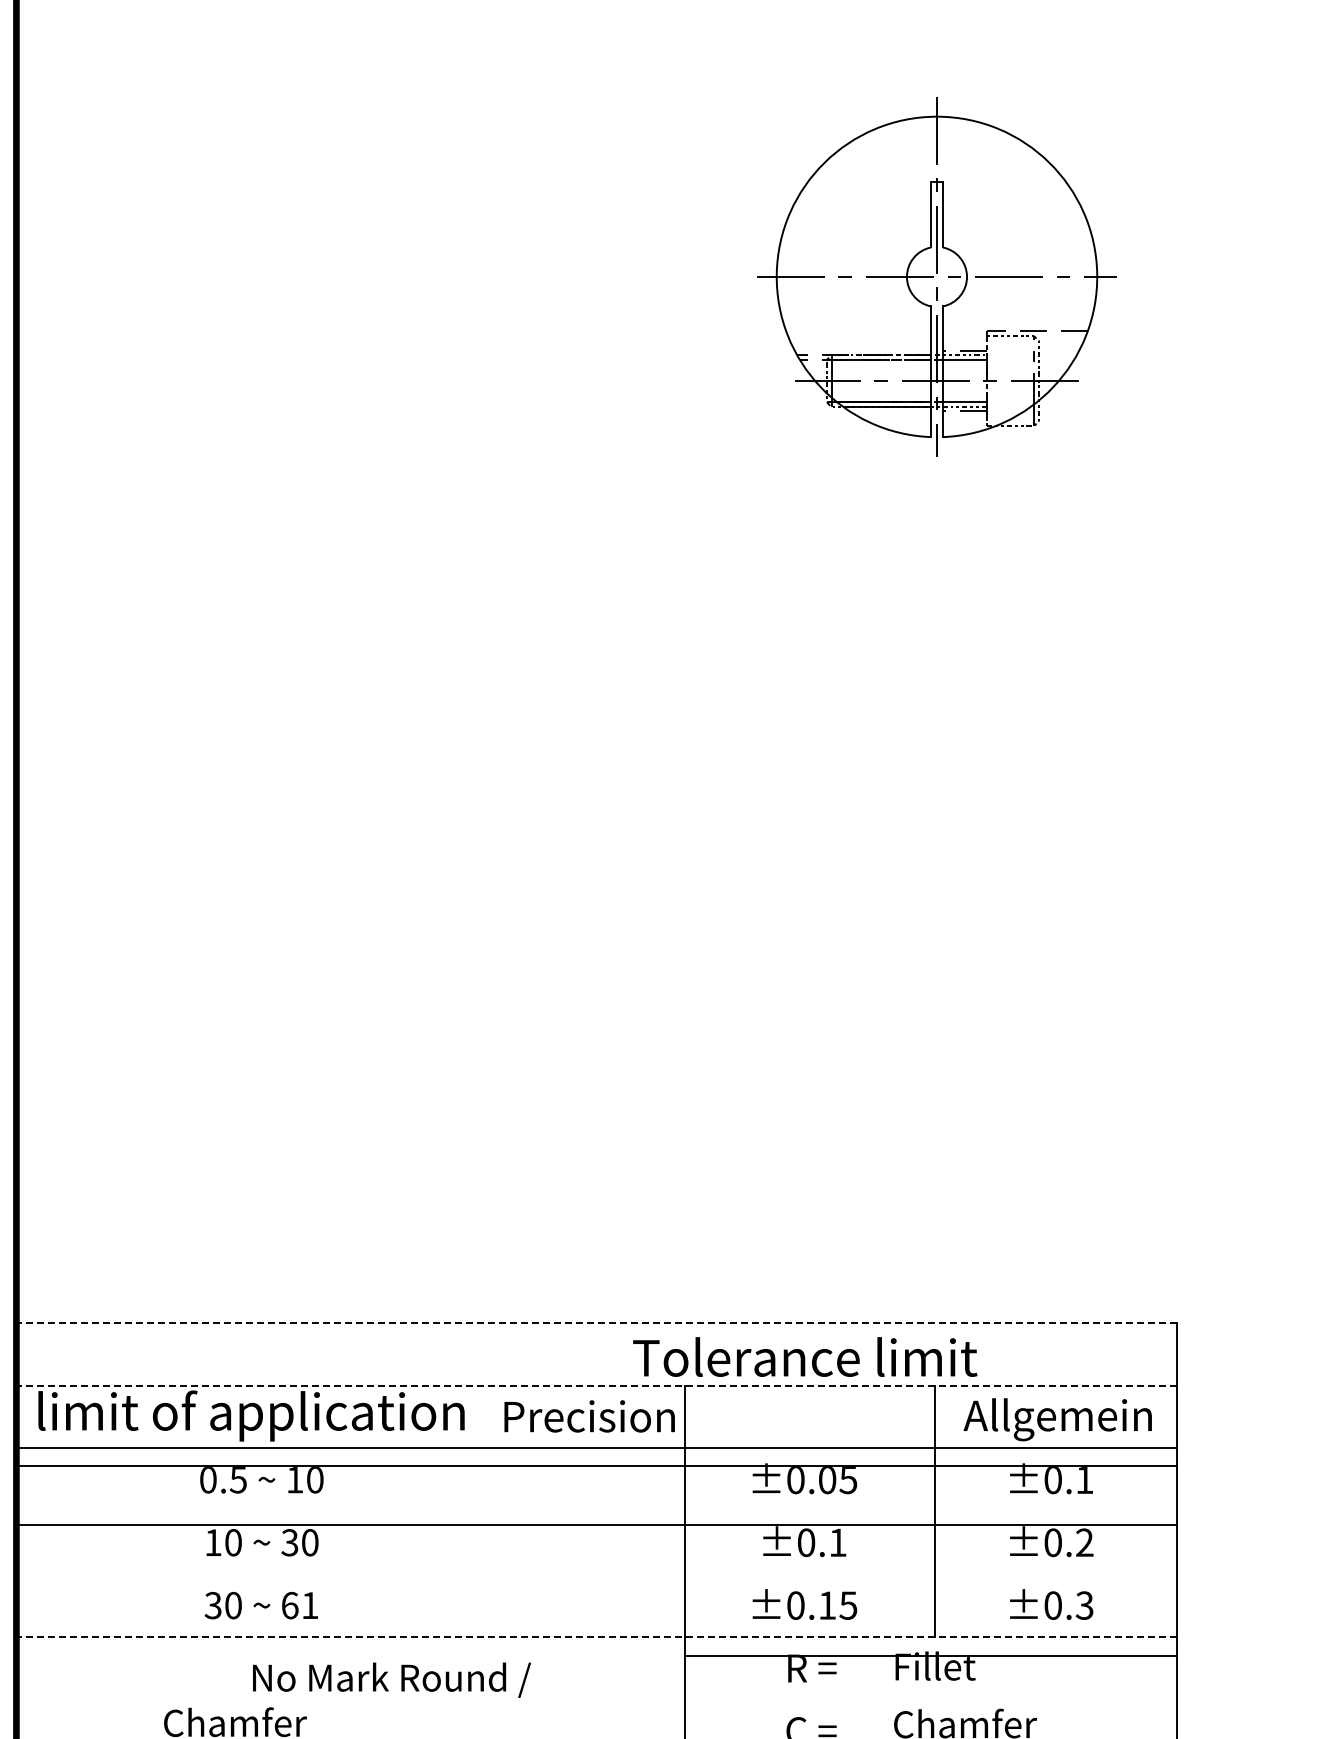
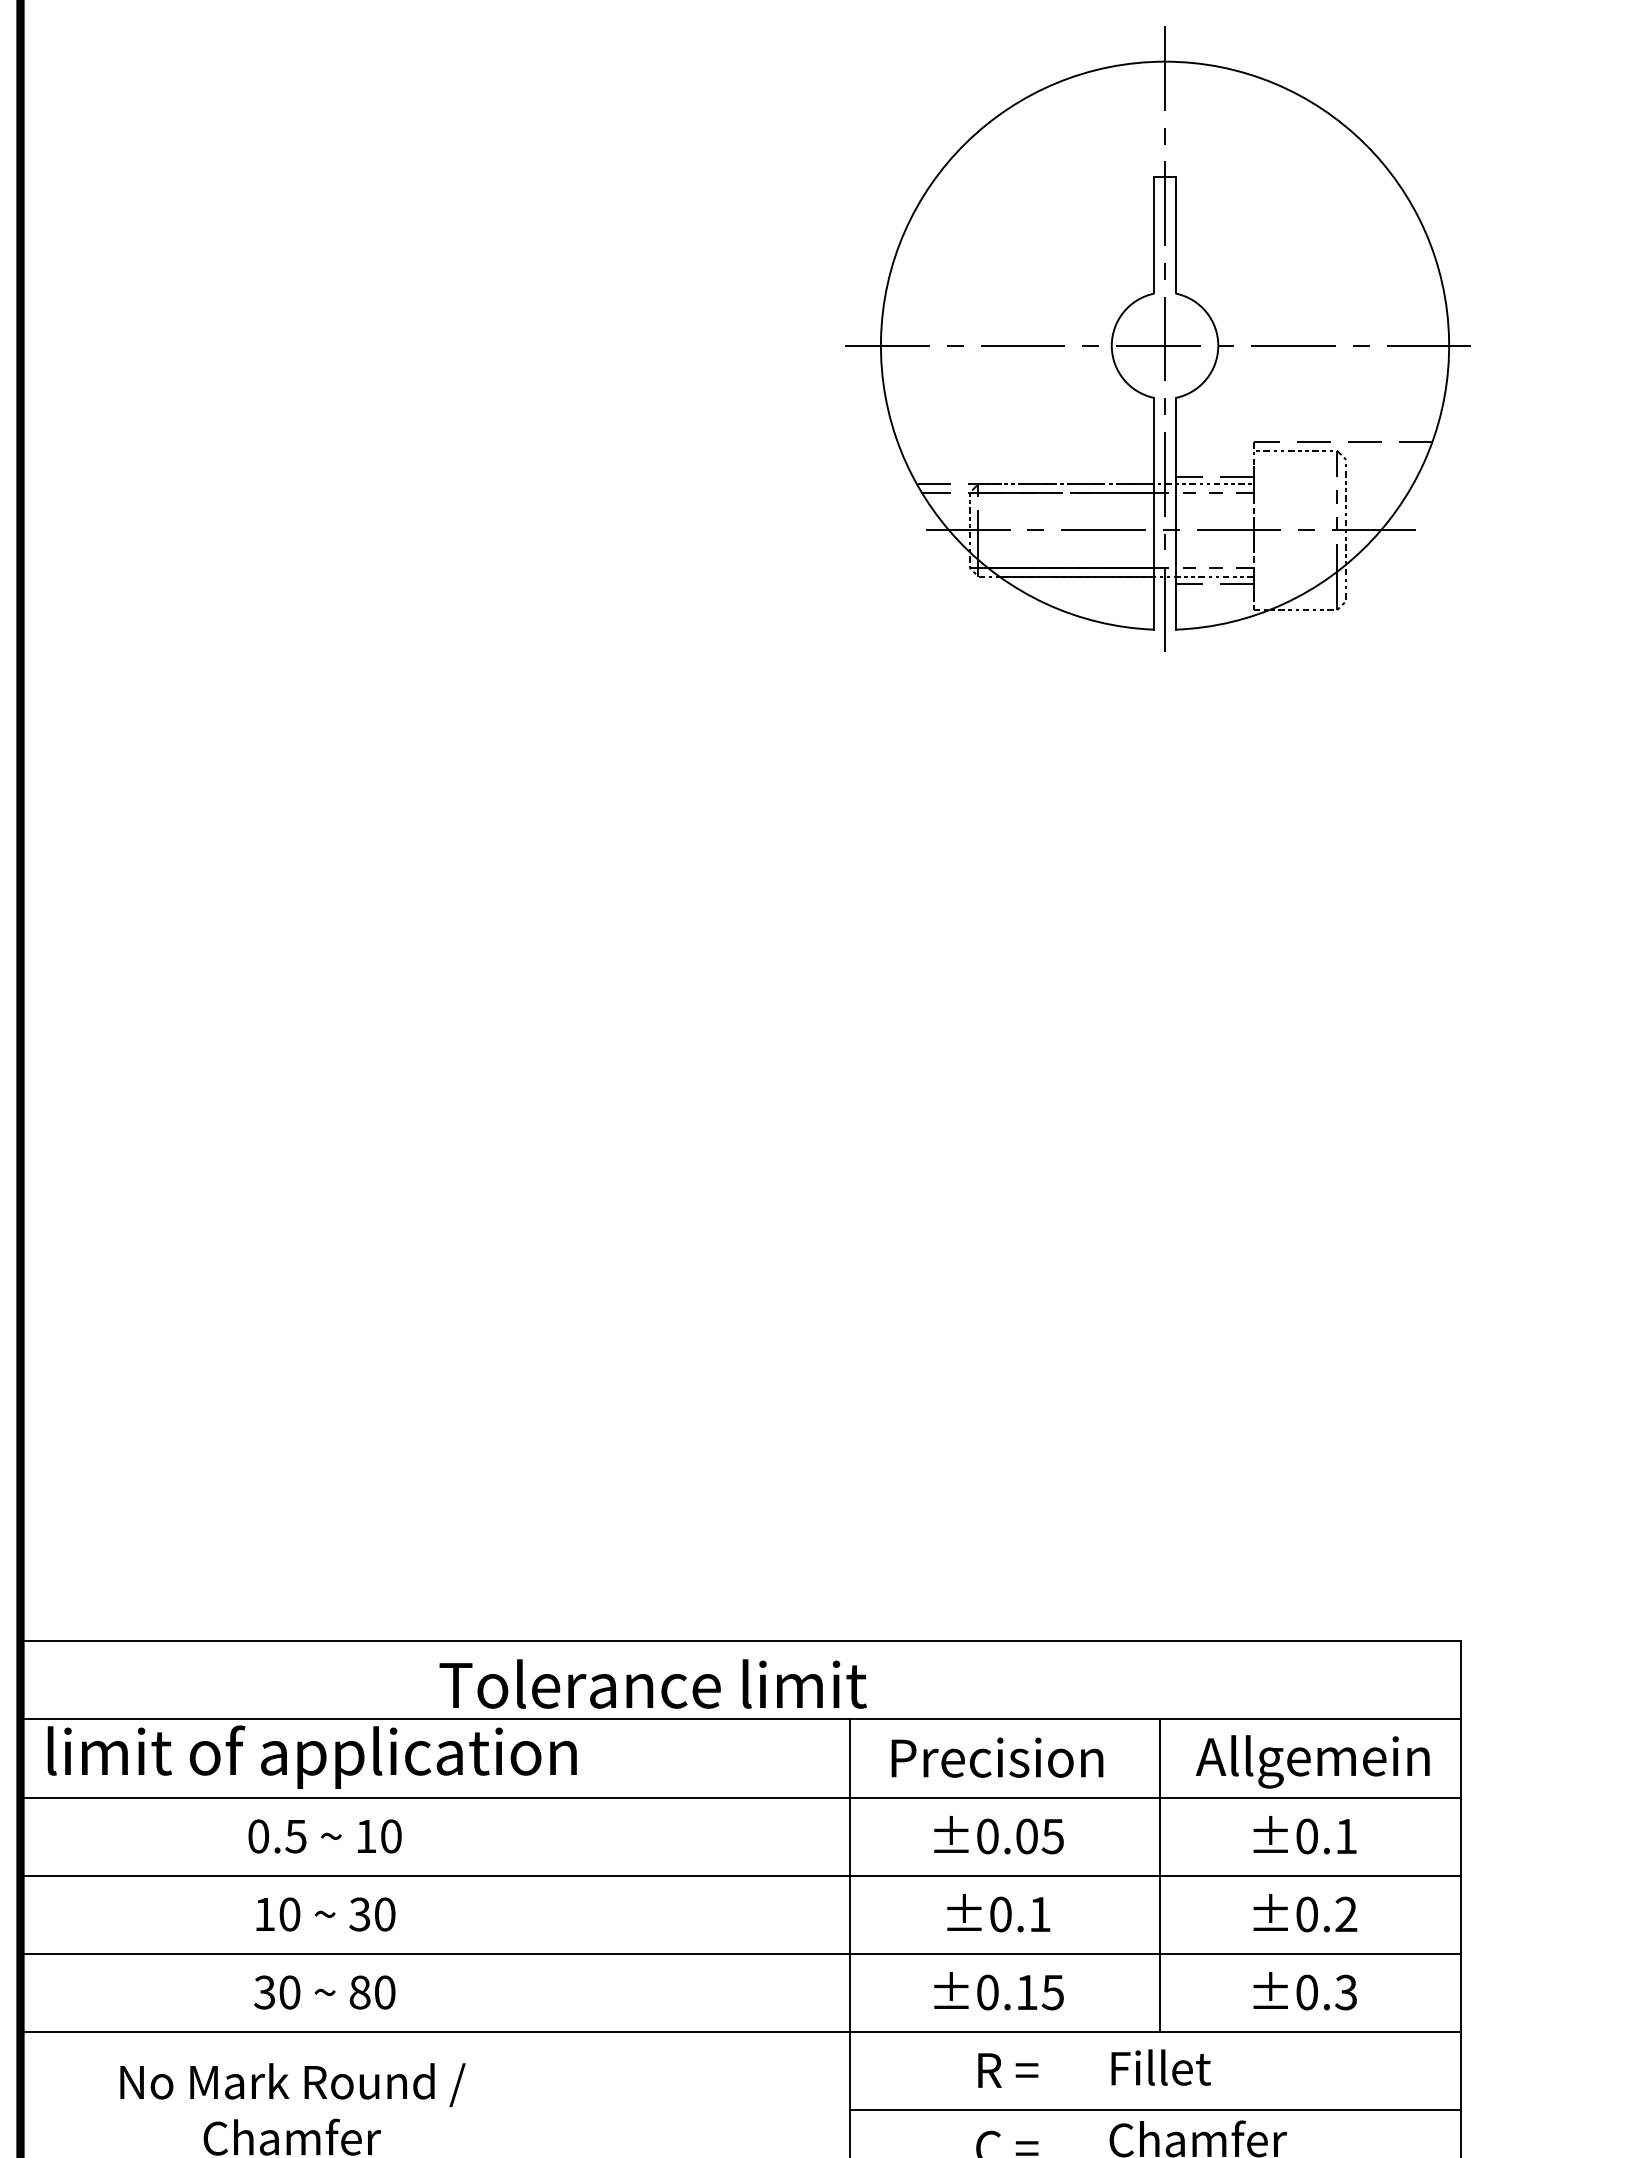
part: (932, 272) -> (1157, 338), size x1.43
line: (596, 1322) -> (740, 1641), dashed -> solid
text: (805, 1356) -> (653, 1683), moved
line: (596, 1385) -> (740, 1719), dashed -> solid
text: (589, 1416) -> (997, 1757), moved
line: (596, 1466) -> (740, 1875), moved
line: (596, 1525) -> (740, 1953), moved
text: (299, 1605) -> (371, 1992), 61 -> 80
line: (596, 1637) -> (740, 2032), dashed -> solid
line: (930, 1655) -> (1154, 2109), moved
text: (391, 1679) -> (292, 2084), moved

